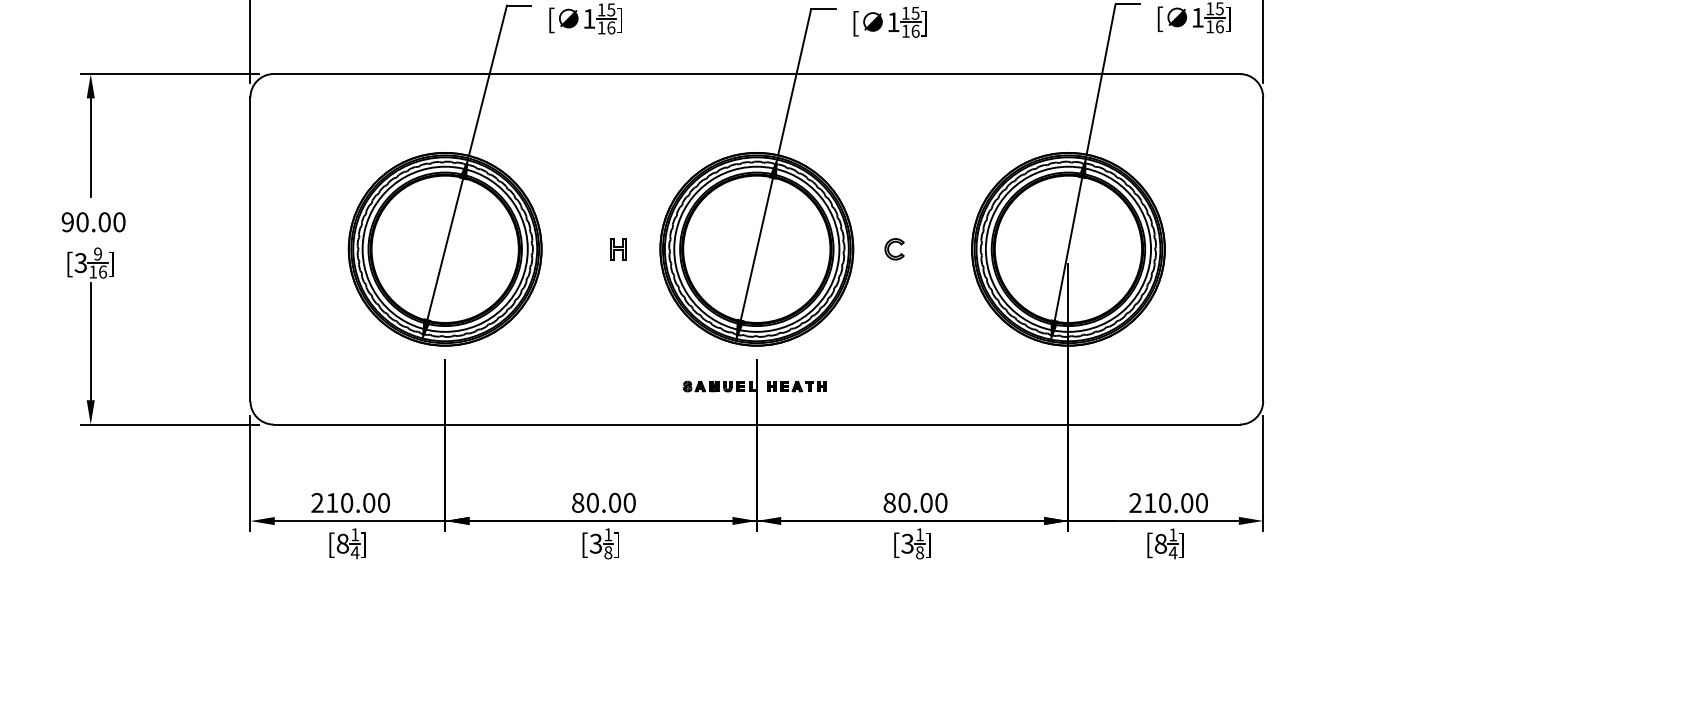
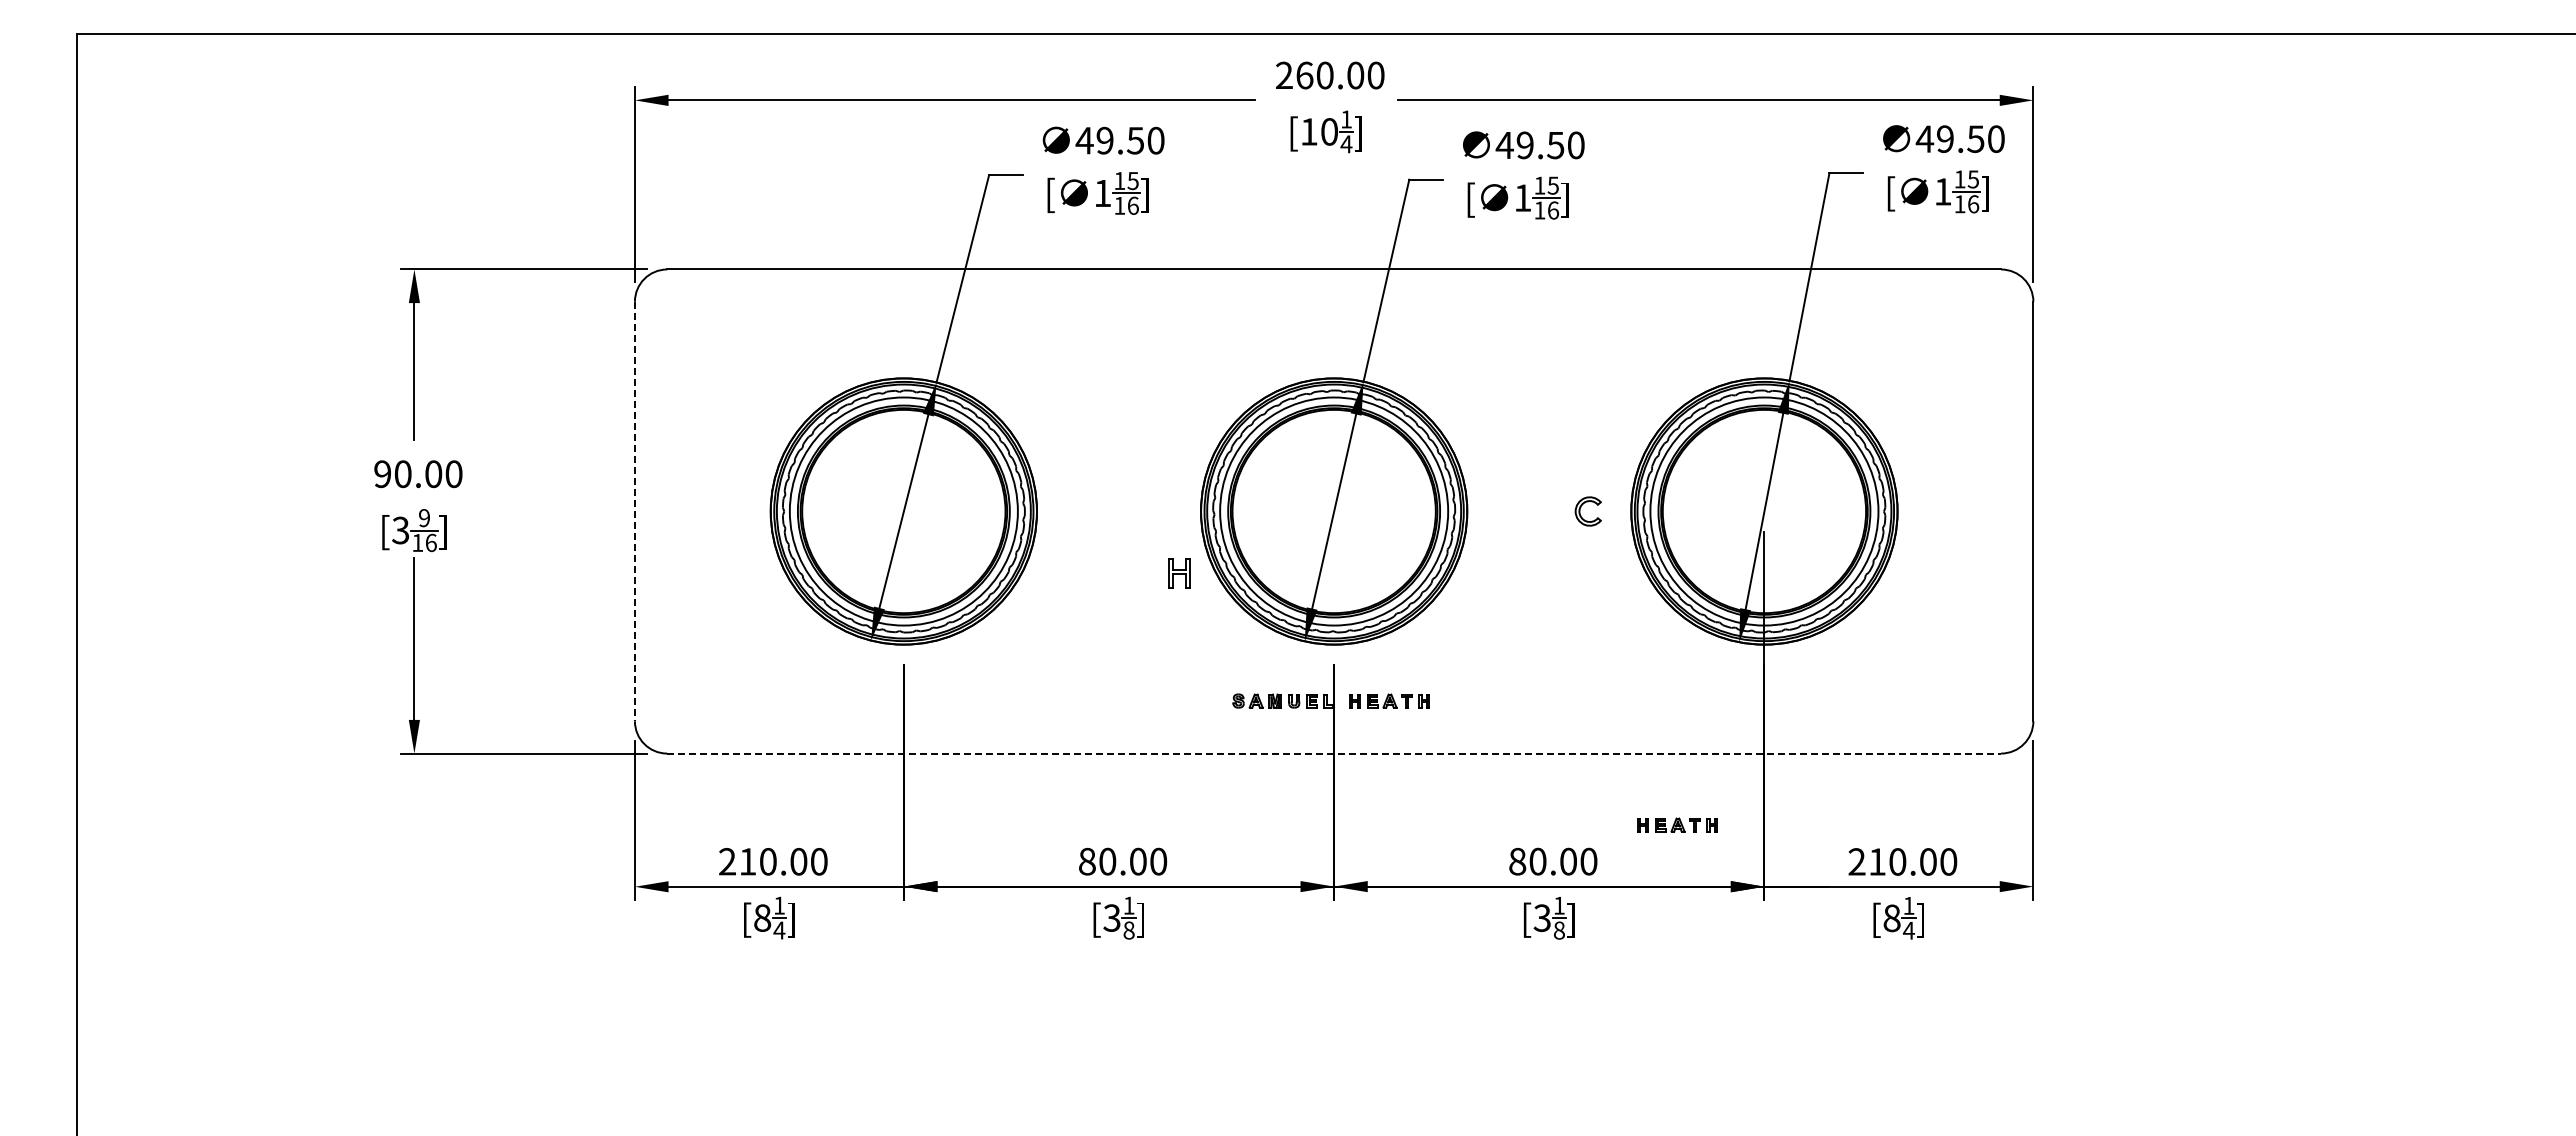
line: (250, 249) -> (634, 511), solid -> dashed
part: (618, 249) -> (1179, 573), moved
part: (888, 249) -> (1580, 511), moved
line: (757, 424) -> (1334, 753), solid -> dashed
part: (1005, 475) -> (1677, 824), added

